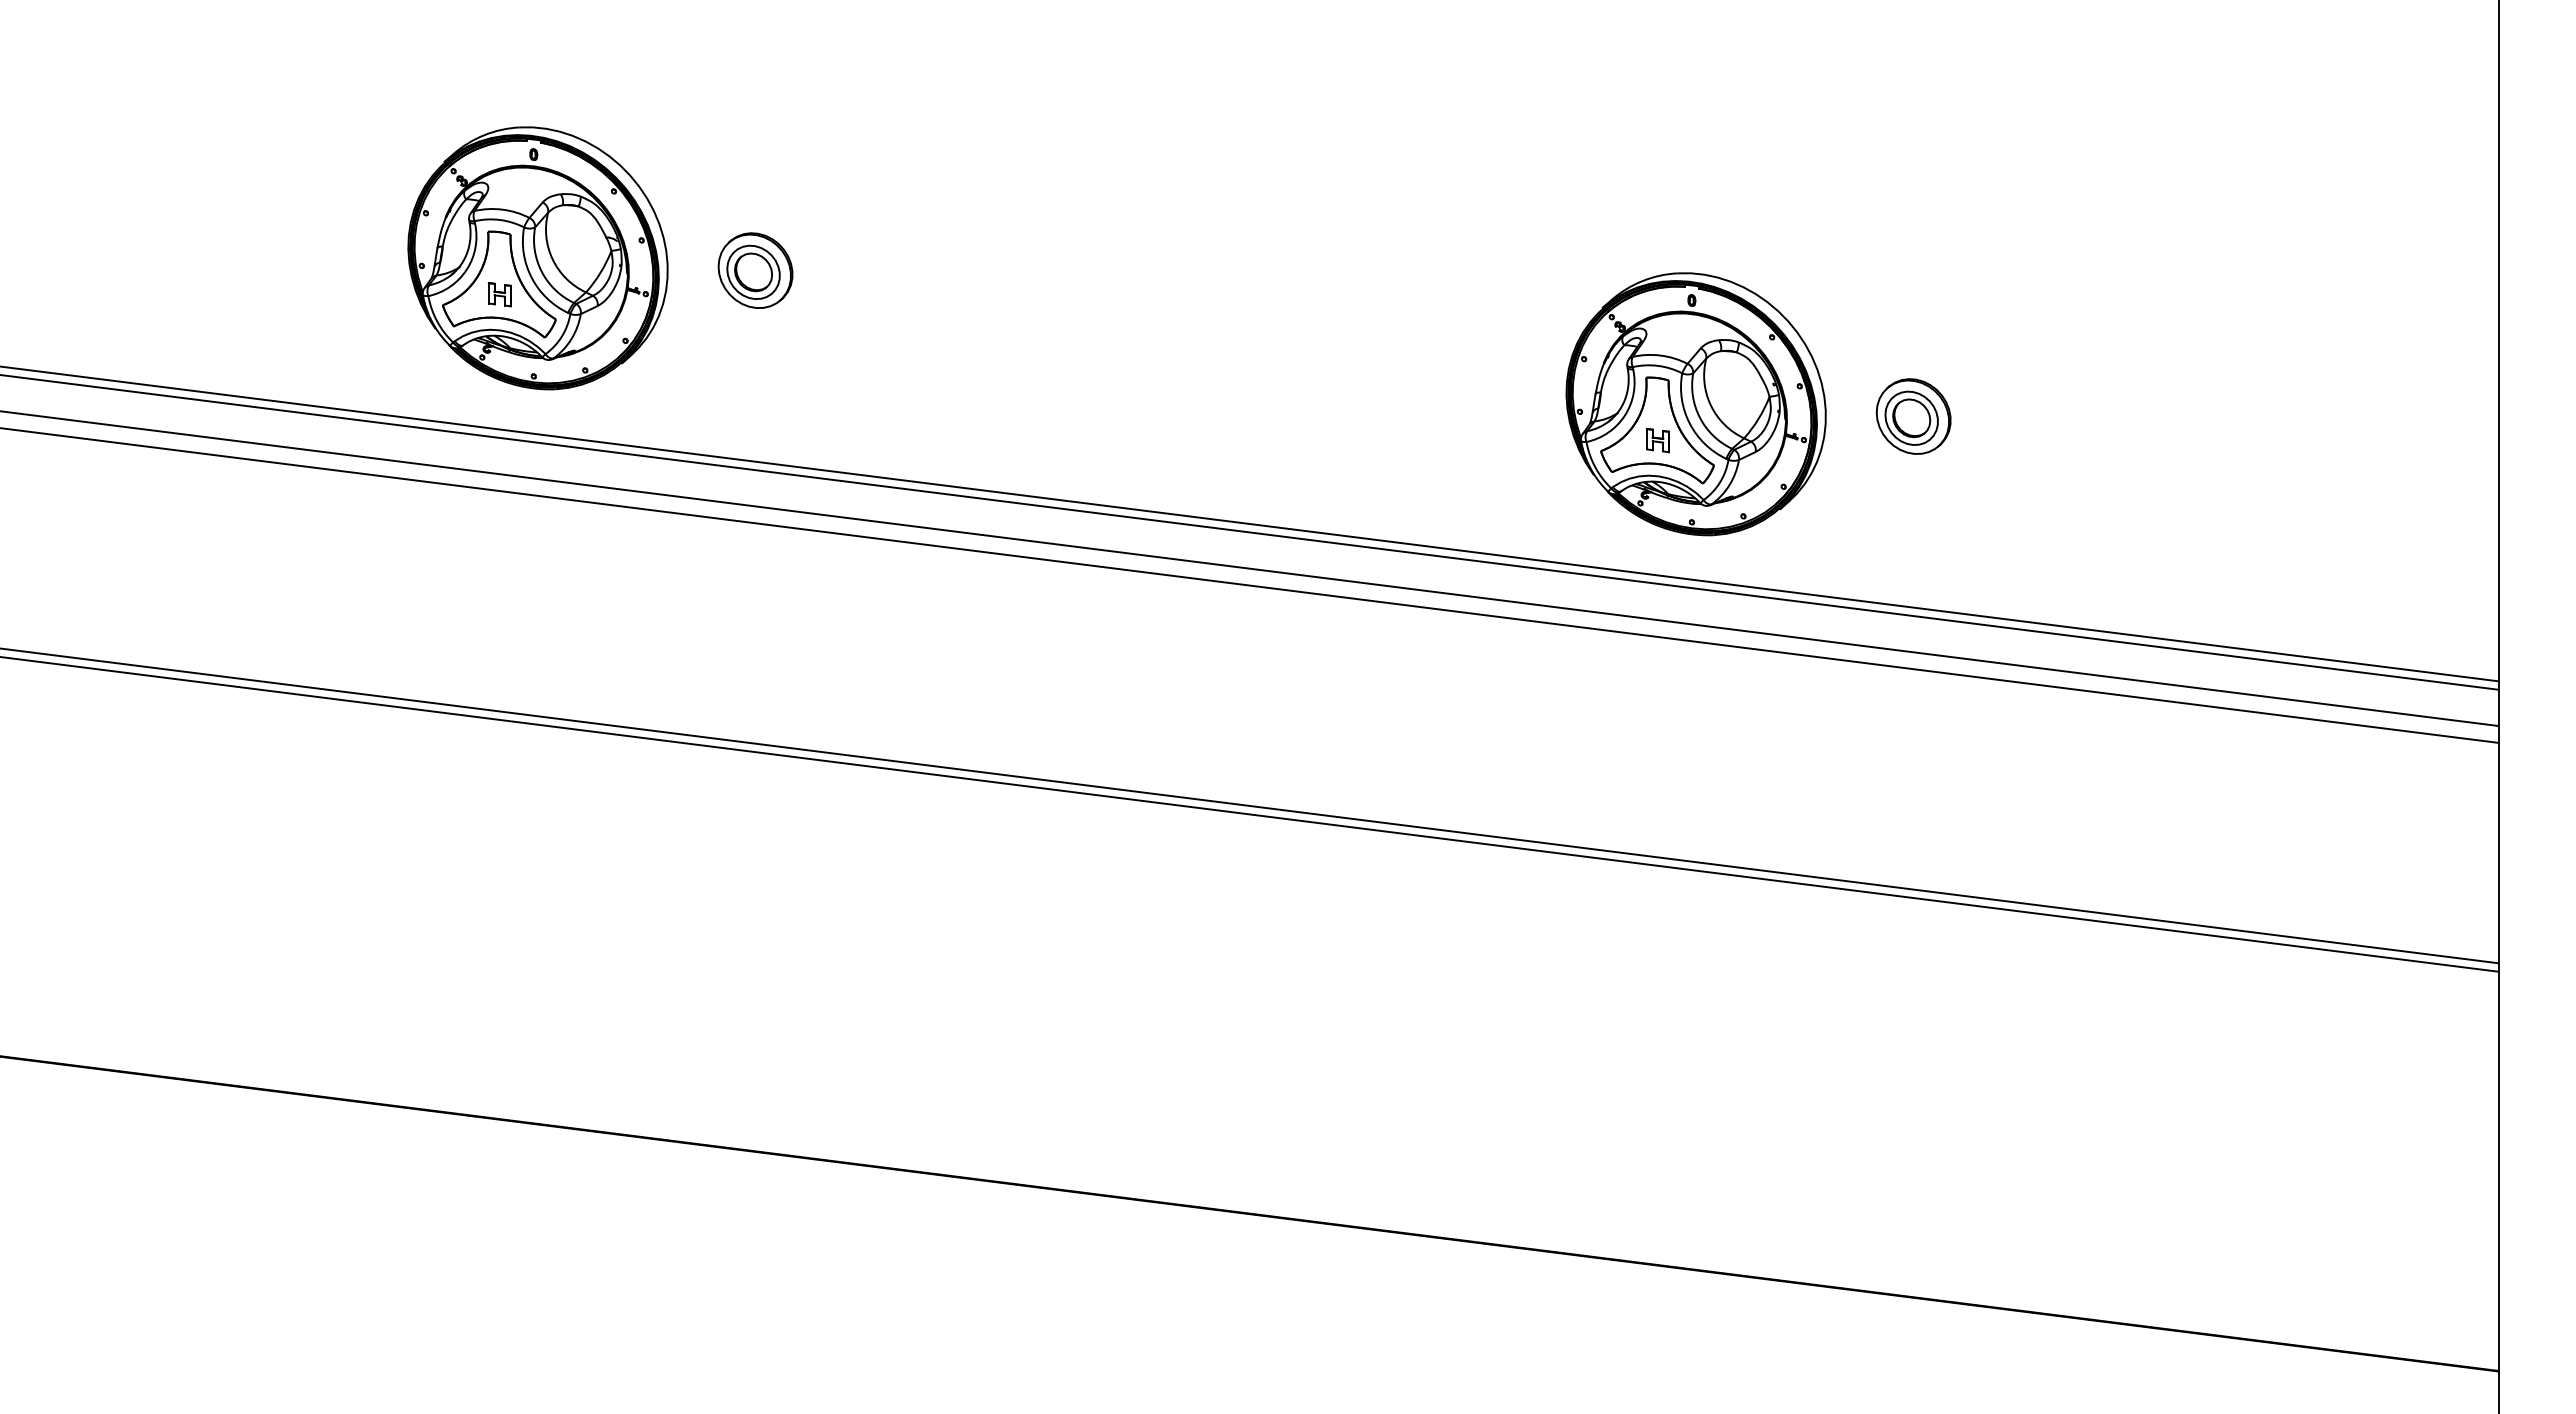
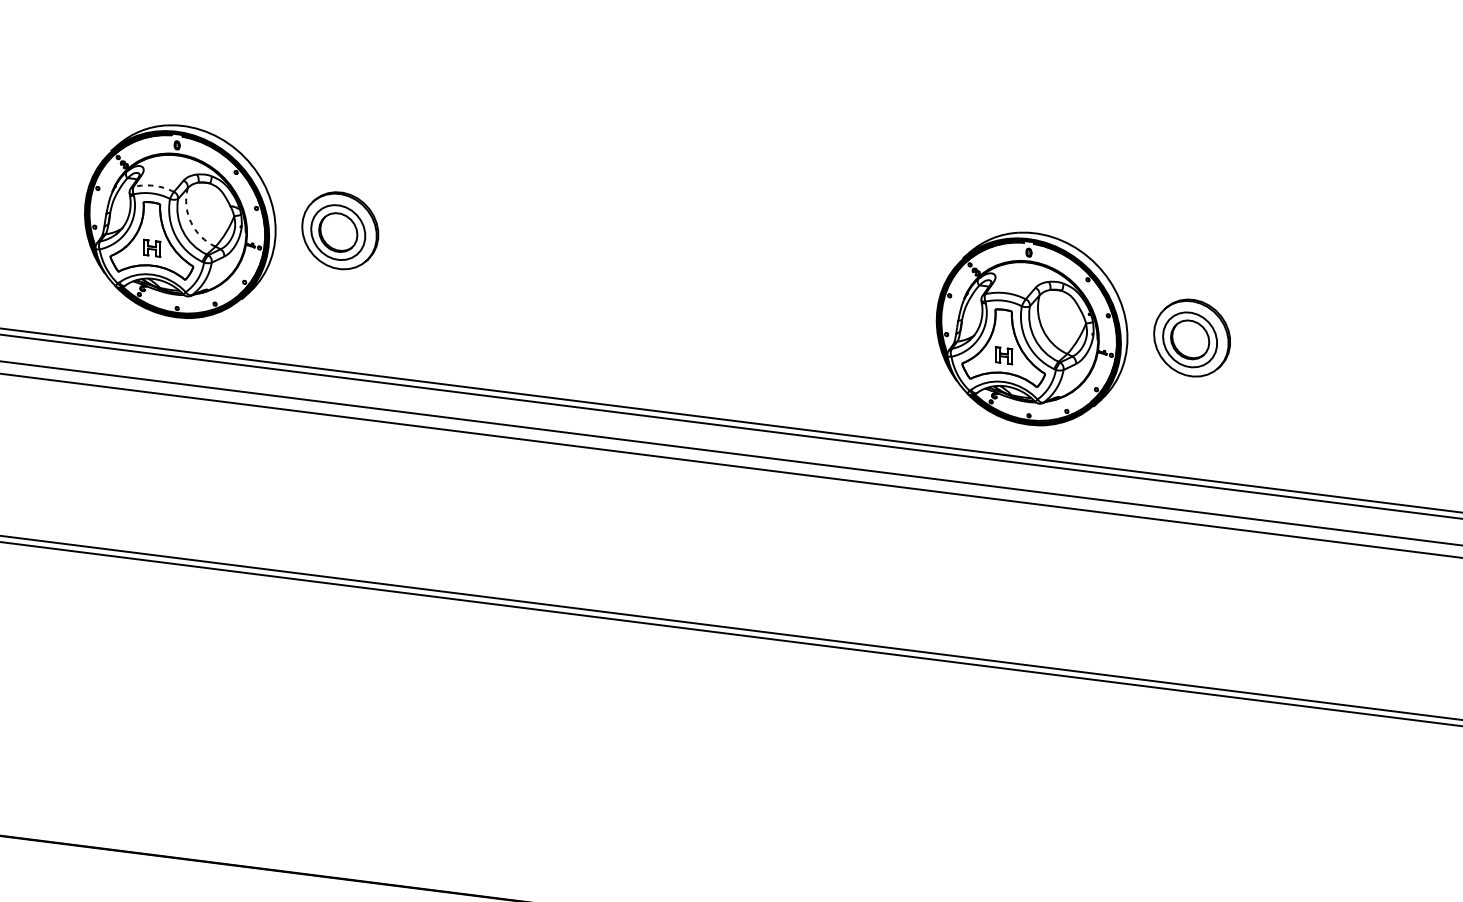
arc: (502, 209) -> (154, 185), solid -> dashed
arc: (552, 259) -> (190, 222), solid -> dashed
part: (755, 270) -> (340, 230), size x1.4
part: (1913, 416) -> (1191, 338), size x1.4

